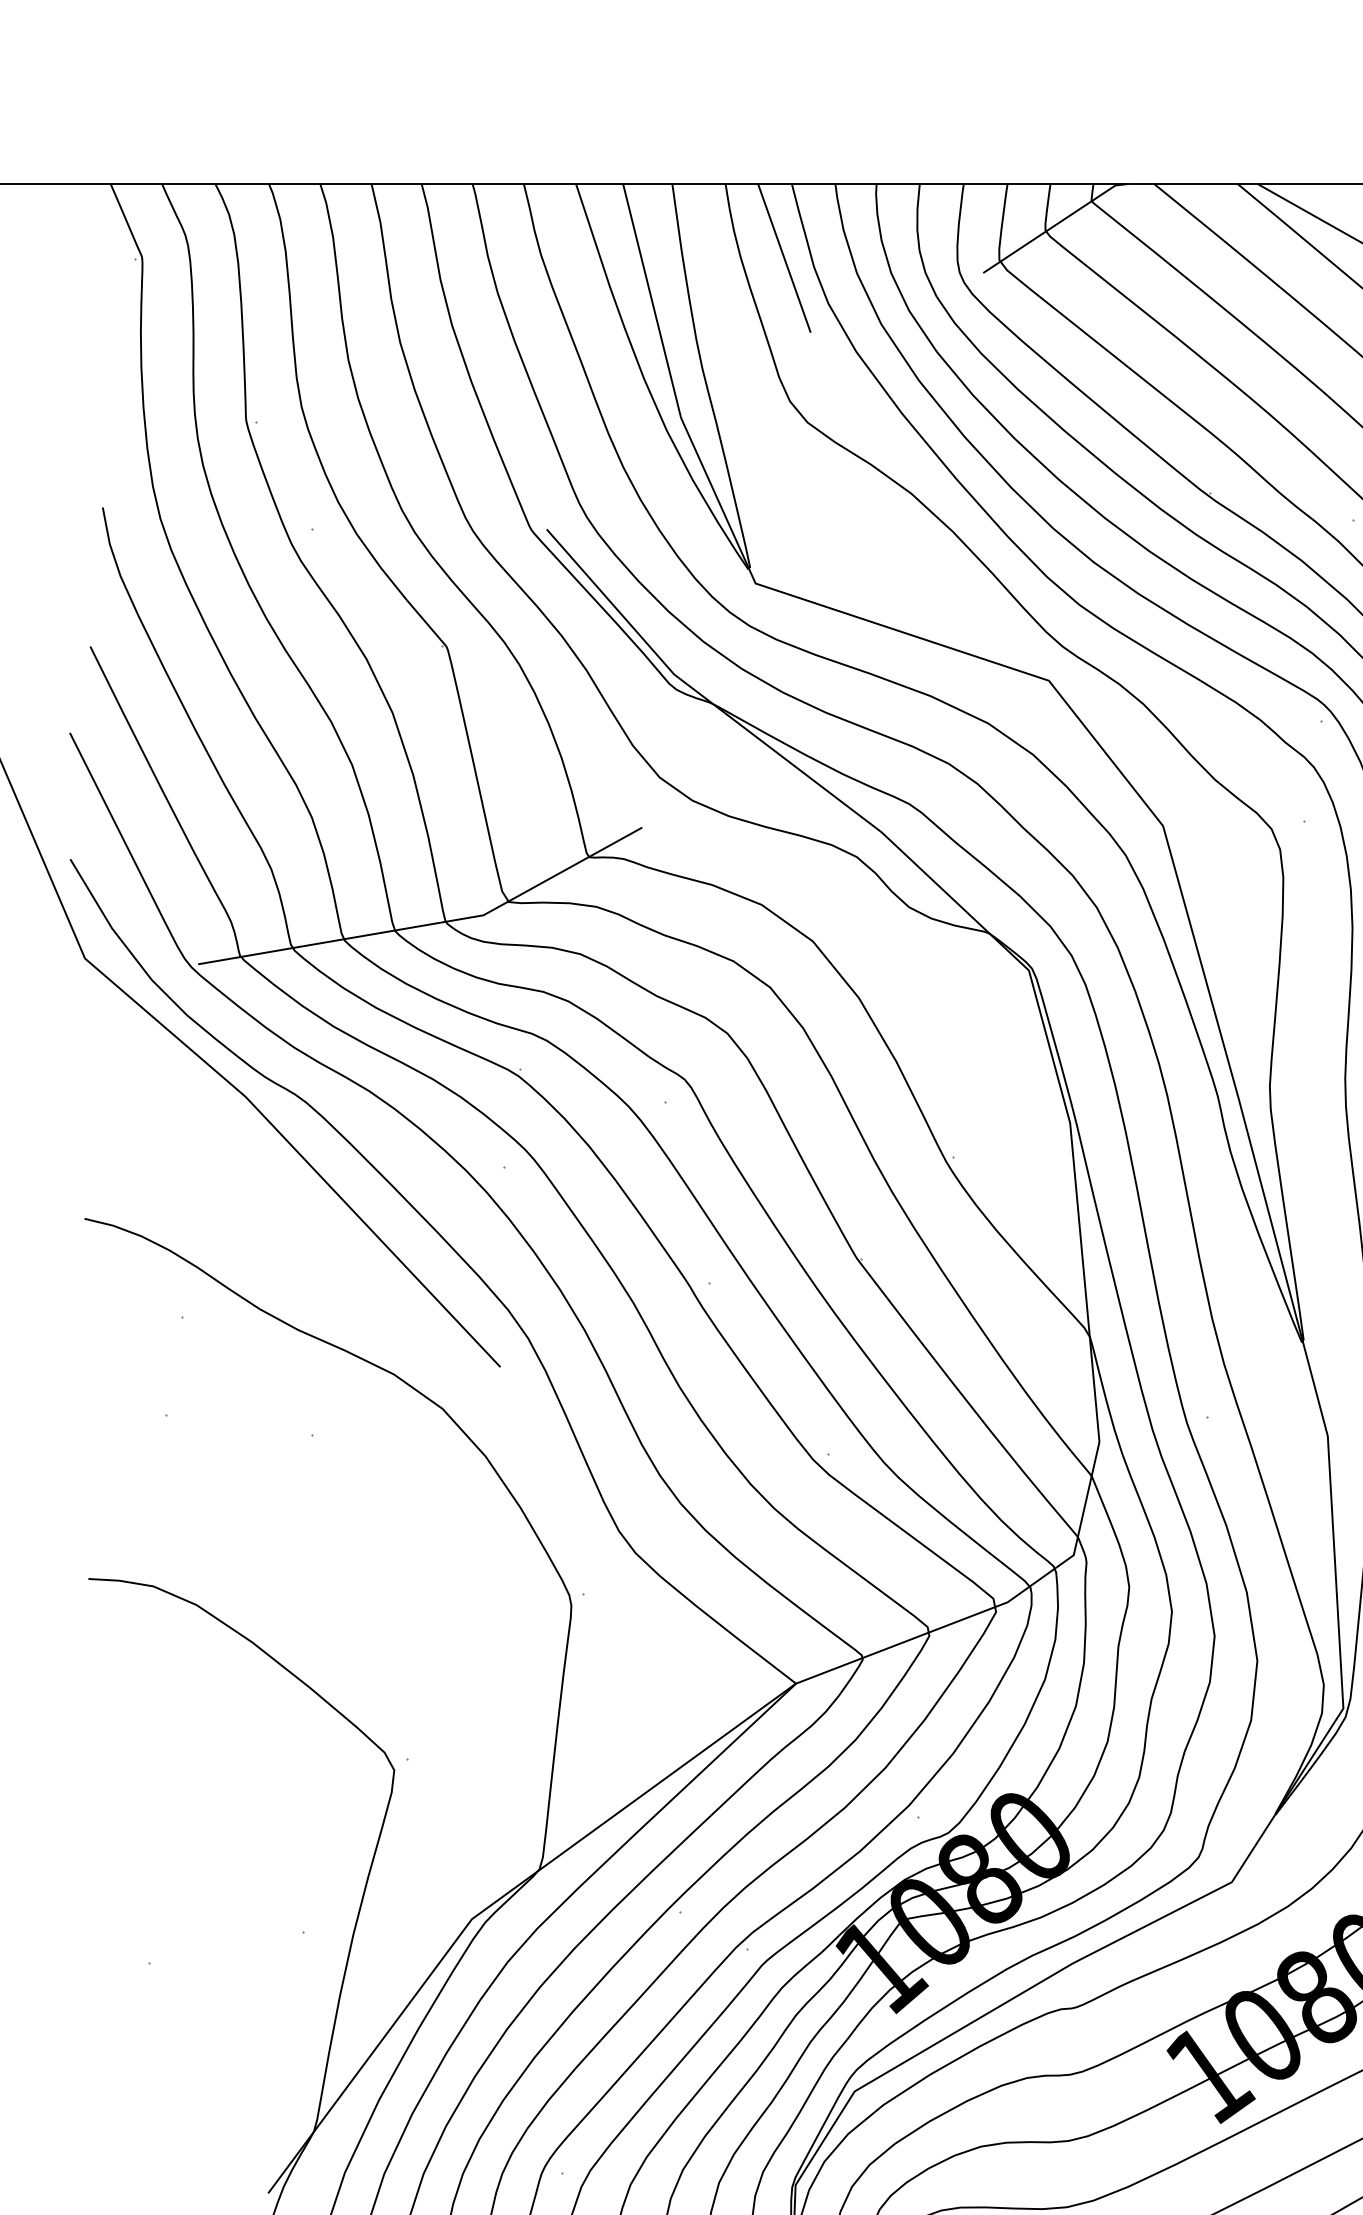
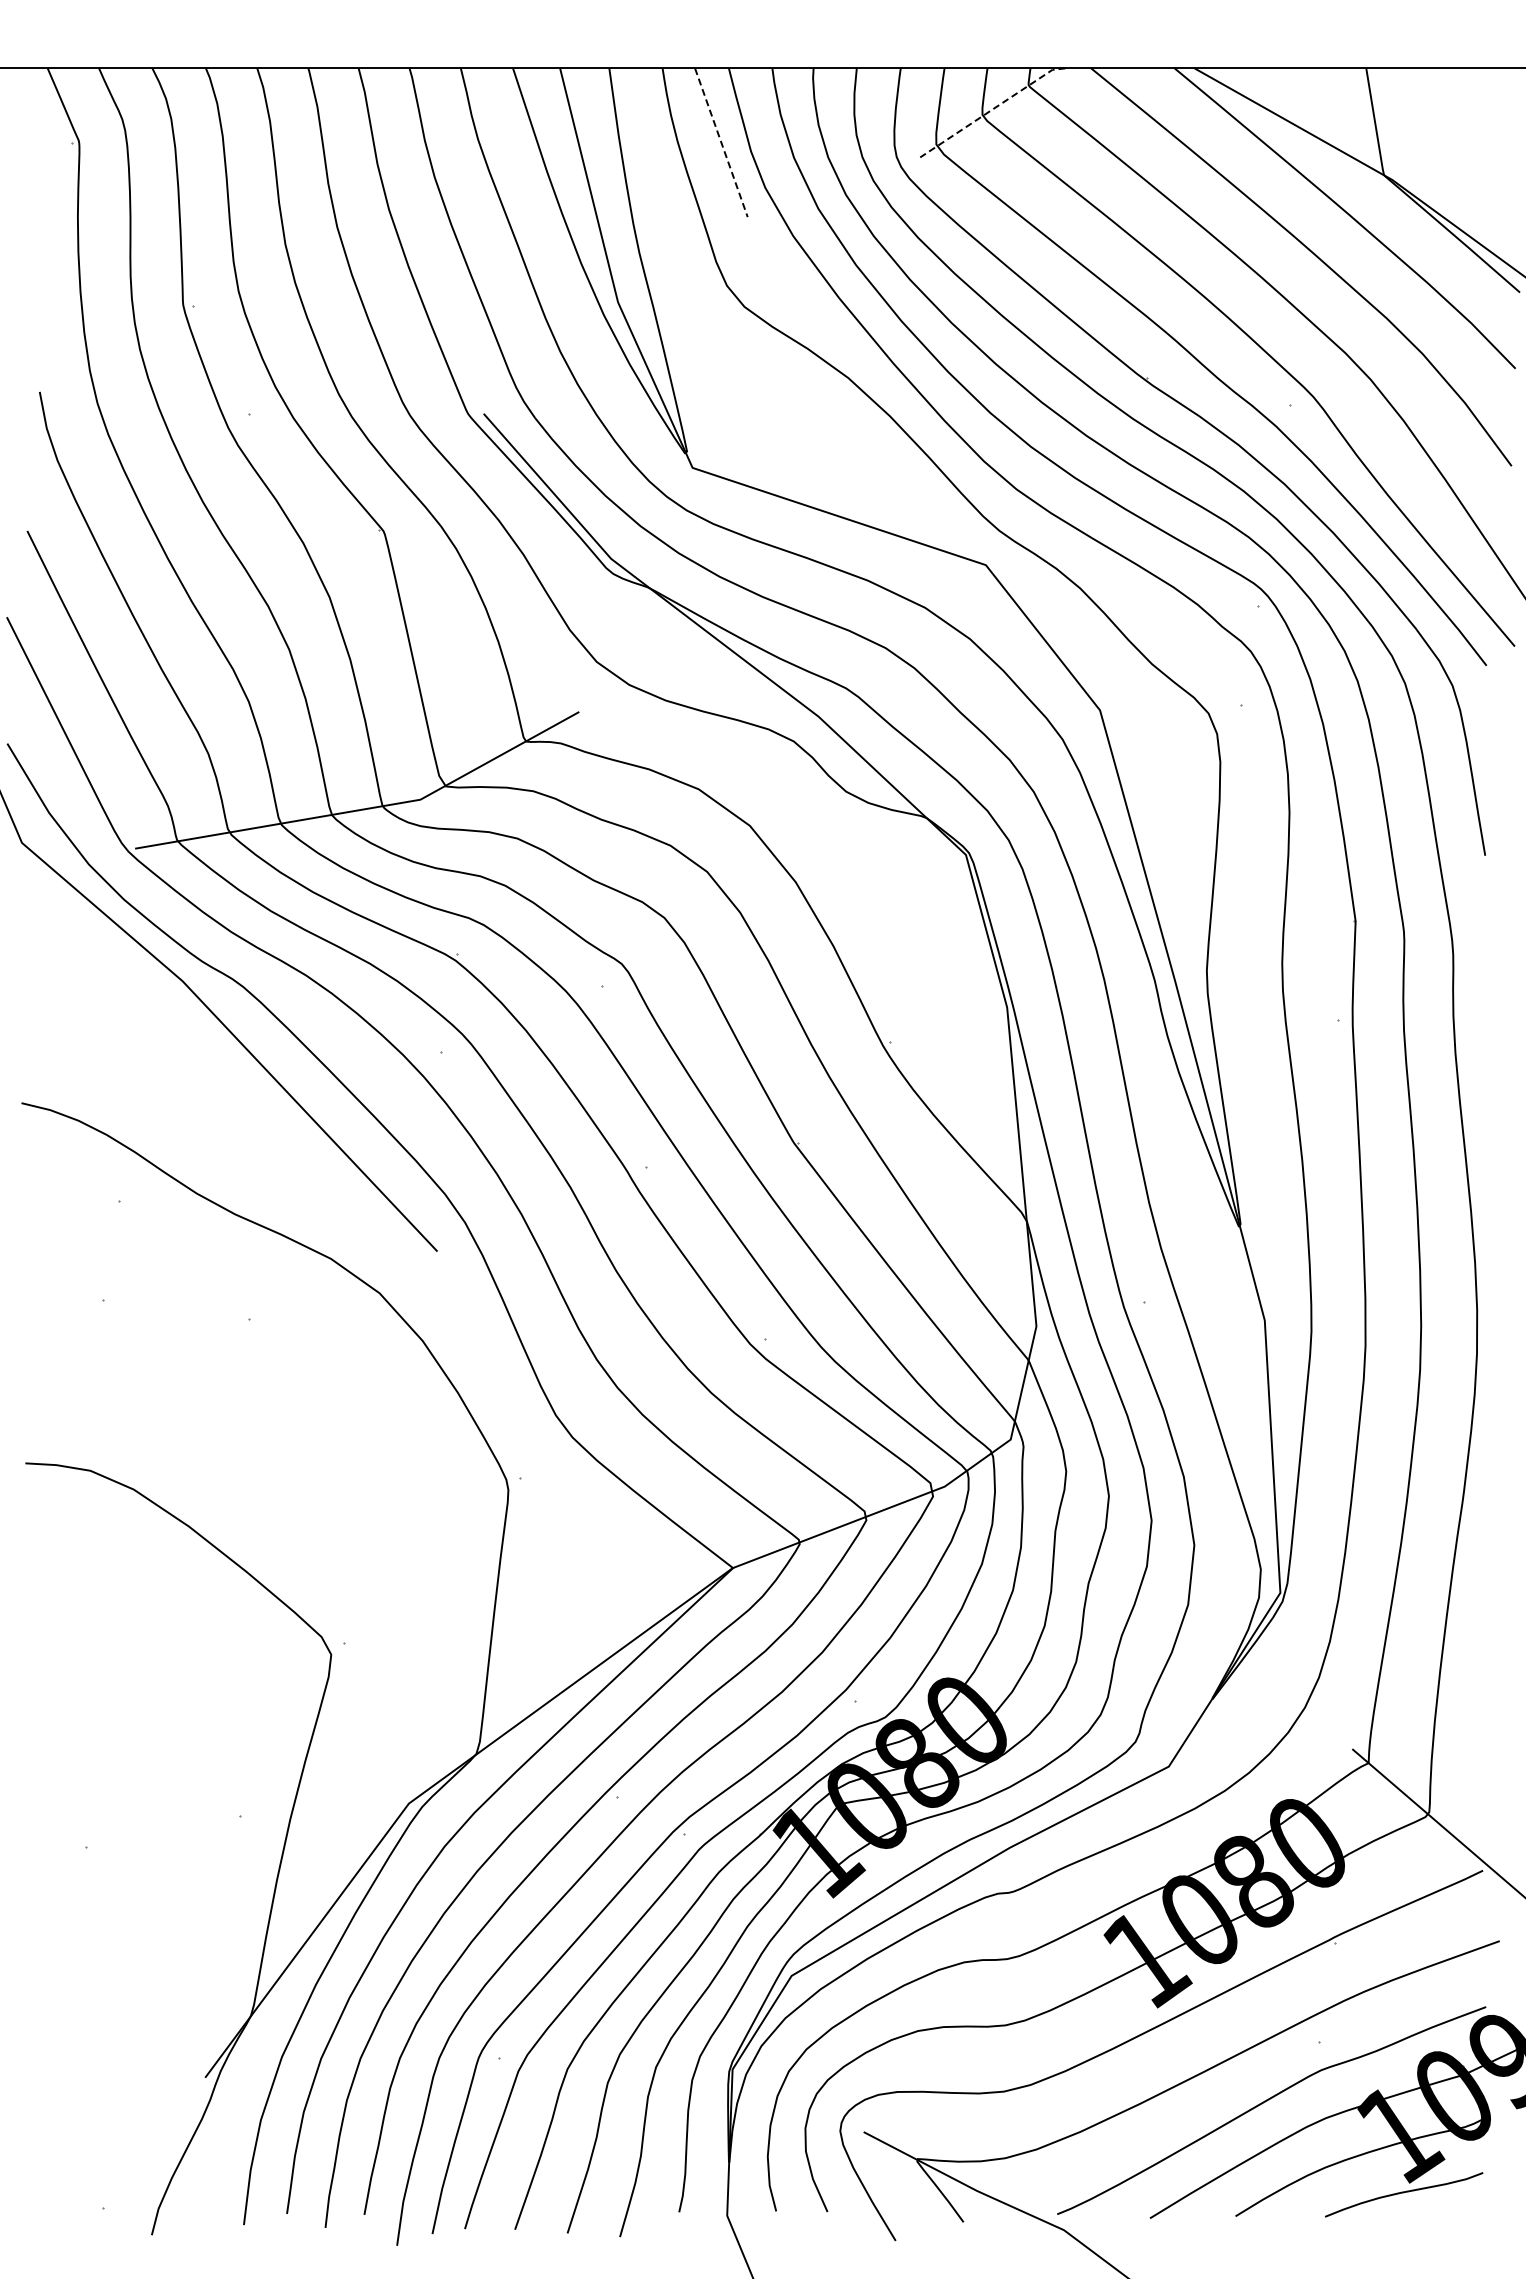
line: (1055, 225) -> (992, 109), solid -> dashed
line: (784, 258) -> (721, 142), solid -> dashed

